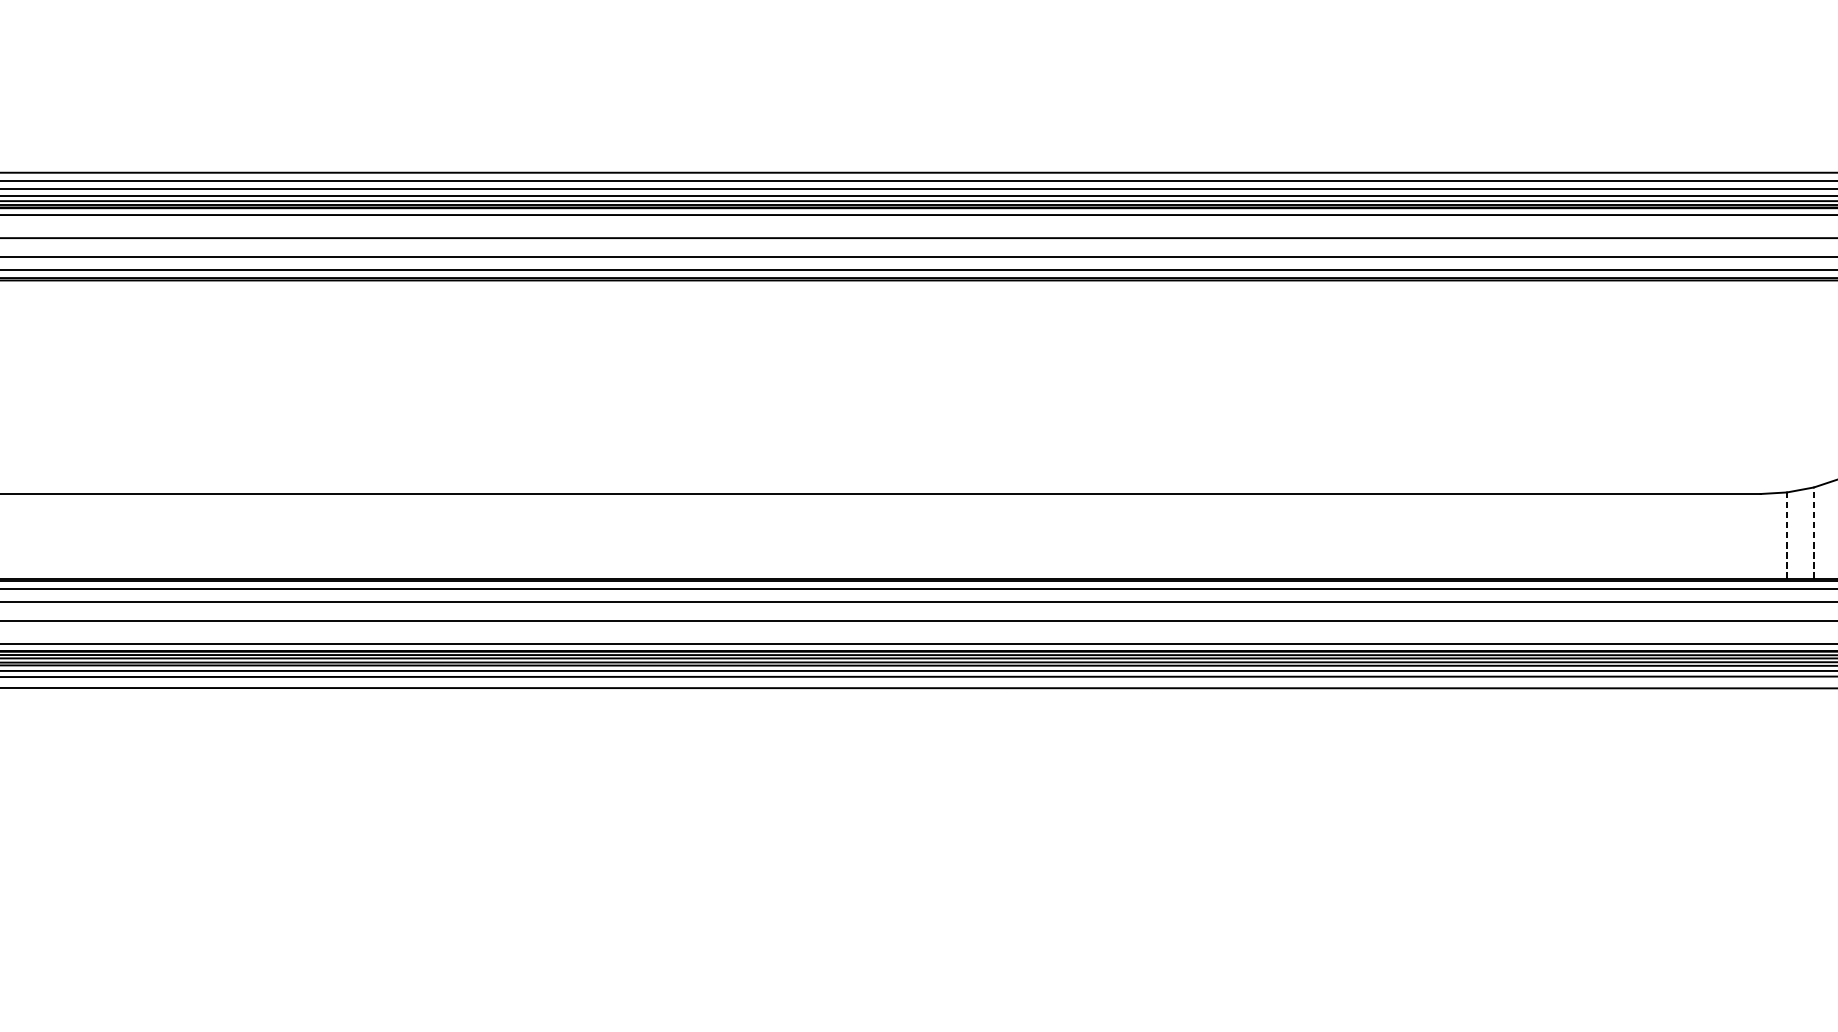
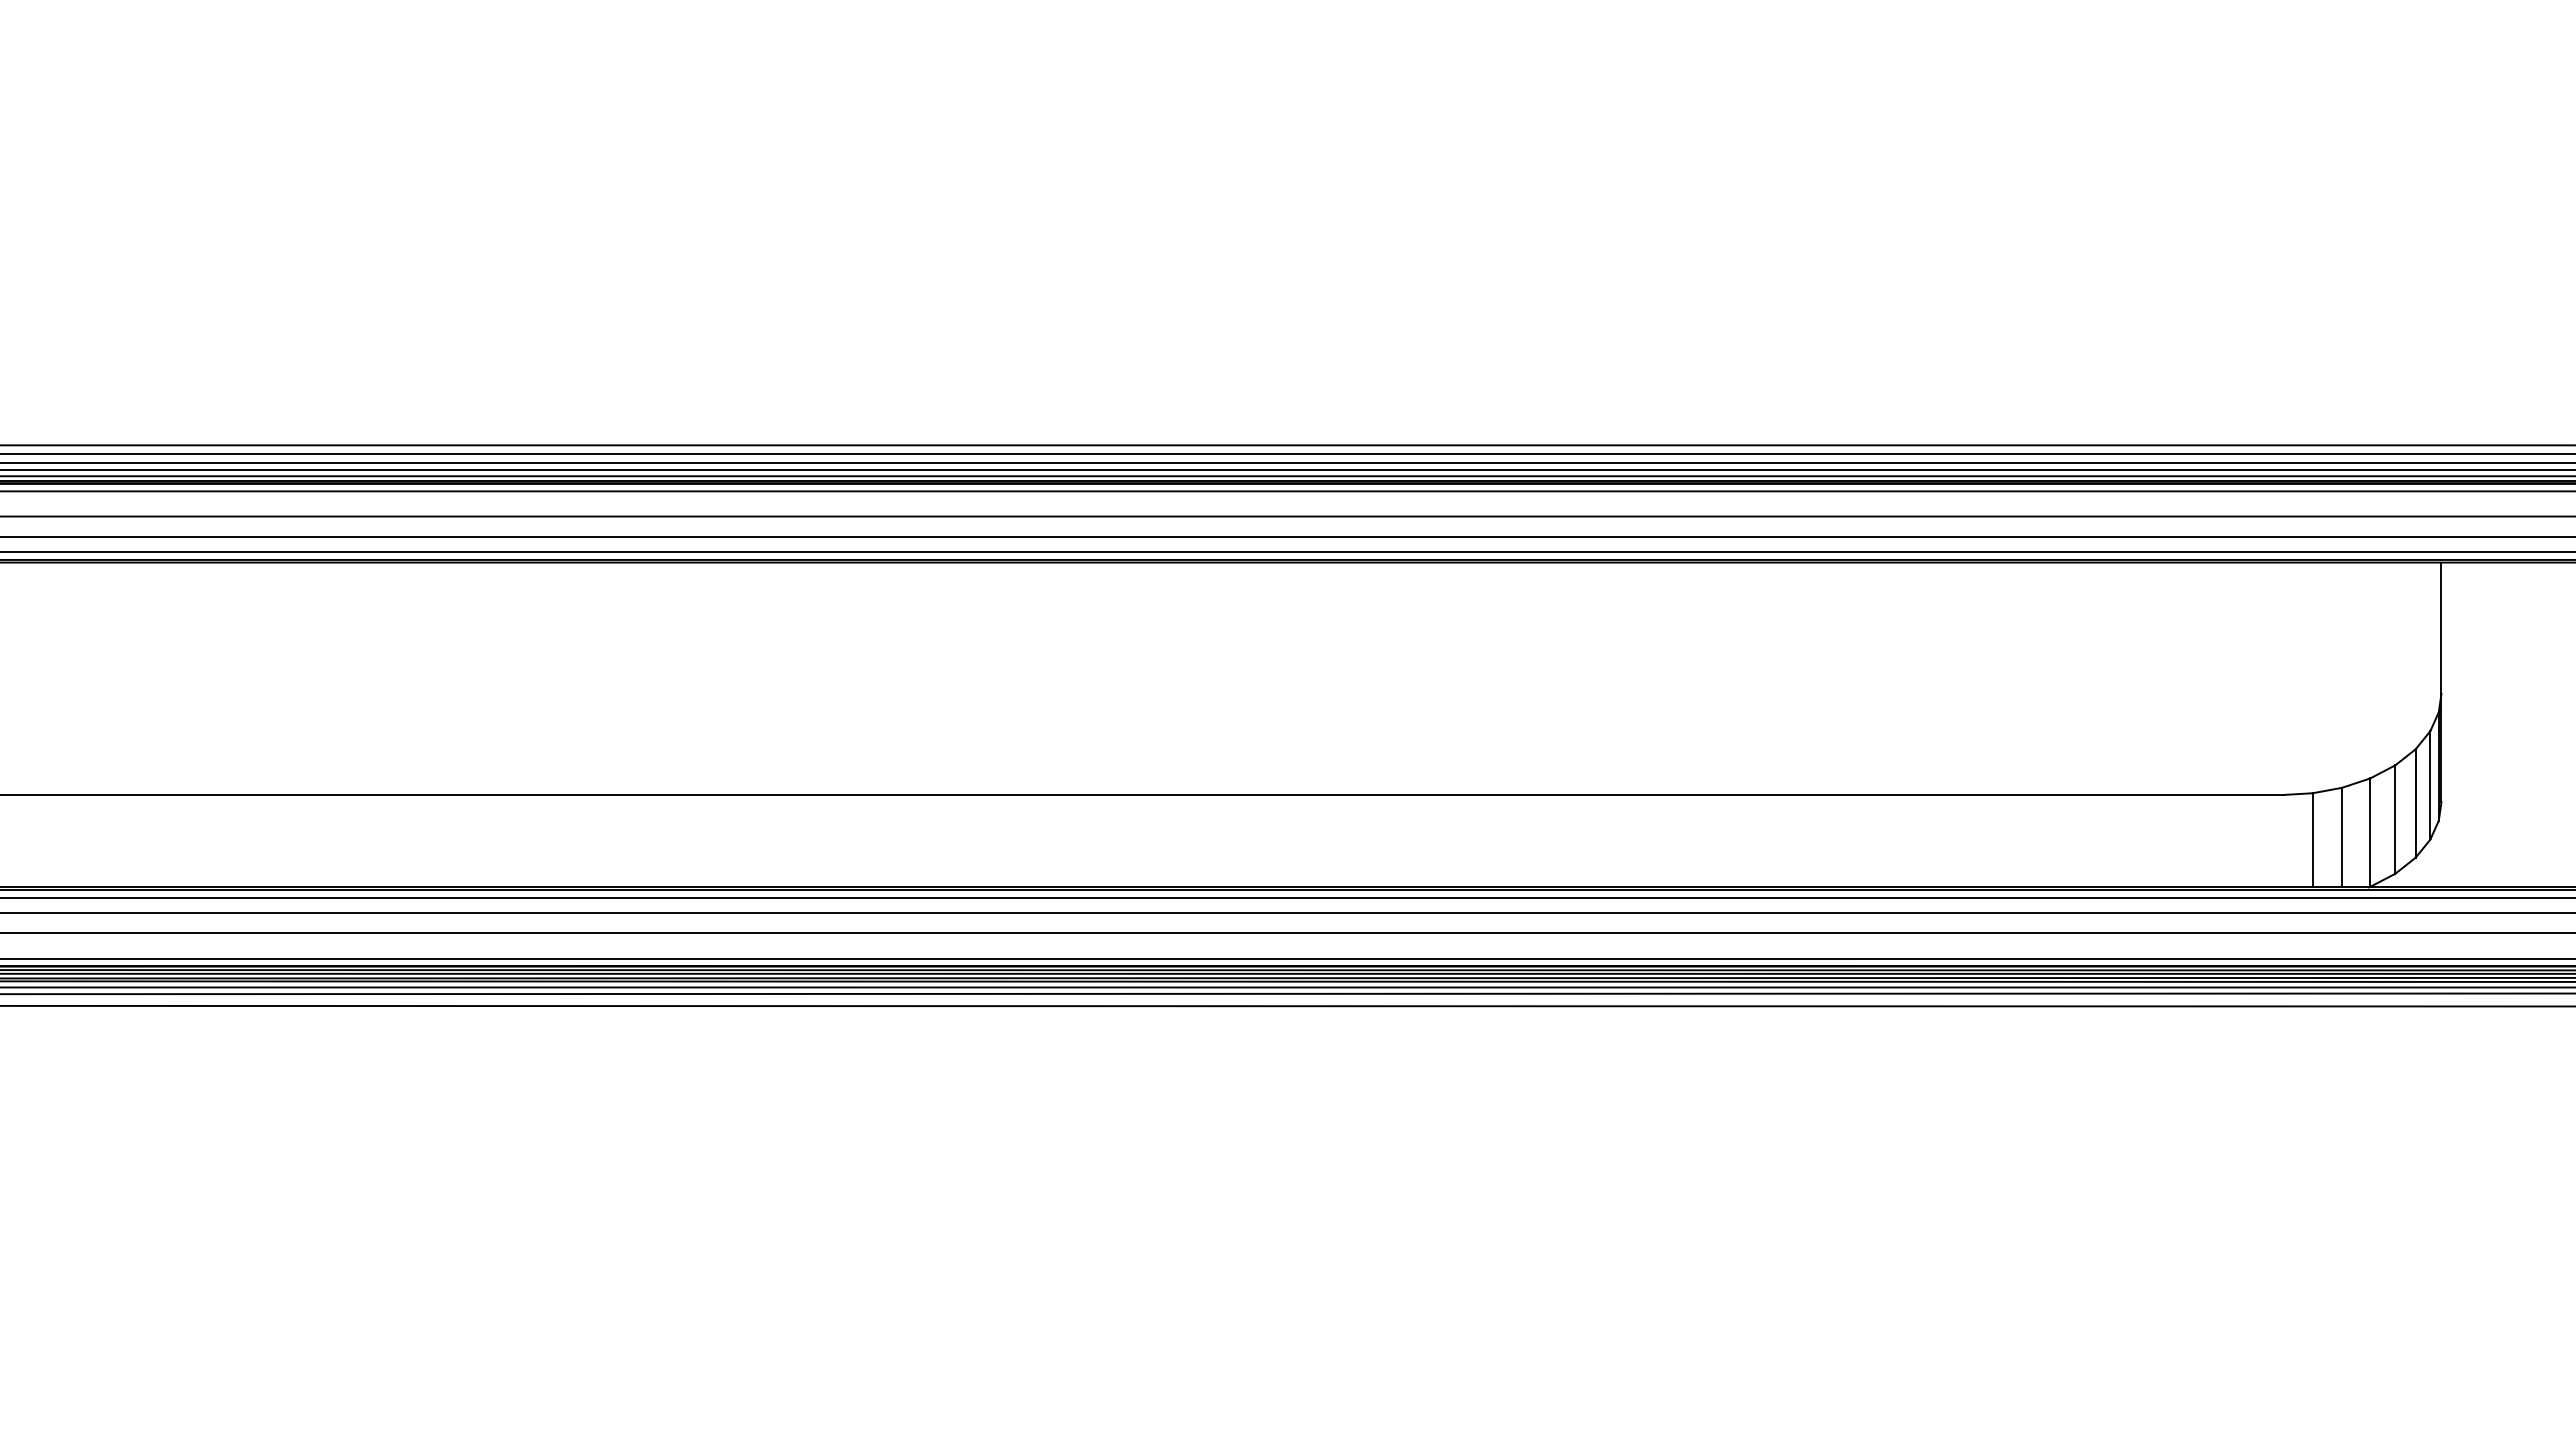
line: (1814, 533) -> (2342, 837), dashed -> solid
line: (1786, 534) -> (2312, 839), dashed -> solid

